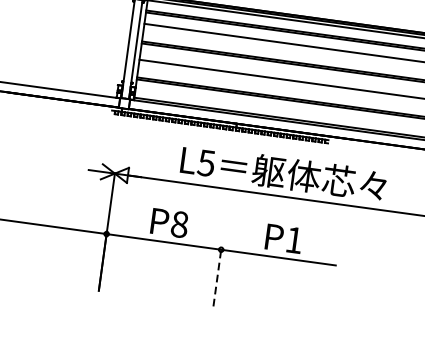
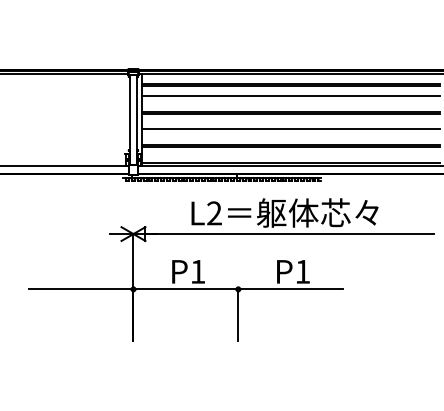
text: (205, 163) -> (213, 213), L5 -> L2
text: (179, 224) -> (197, 271), P8 -> P1
line: (217, 278) -> (238, 315), dashed -> solid

